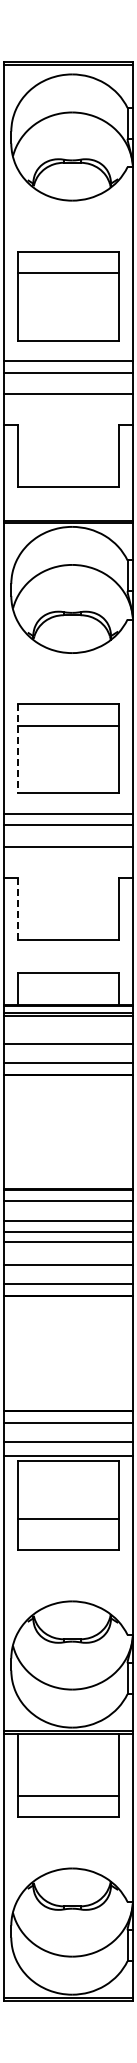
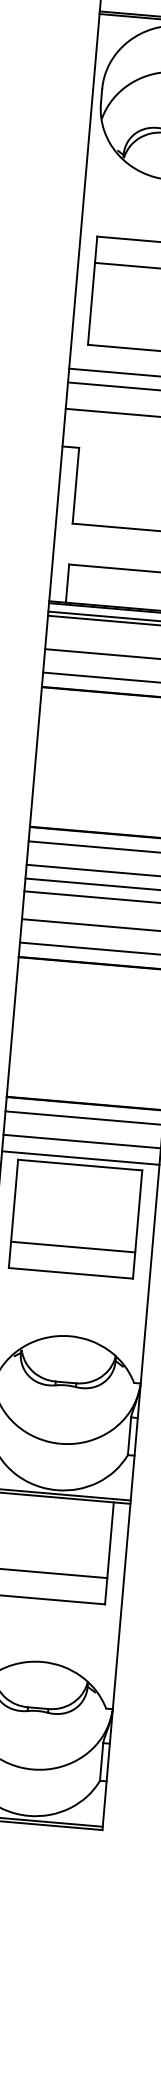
line: (17, 749) -> (92, 291), dashed -> solid
line: (17, 909) -> (75, 486), dashed -> solid
line: (68, 1518) -> (73, 1246), moved

